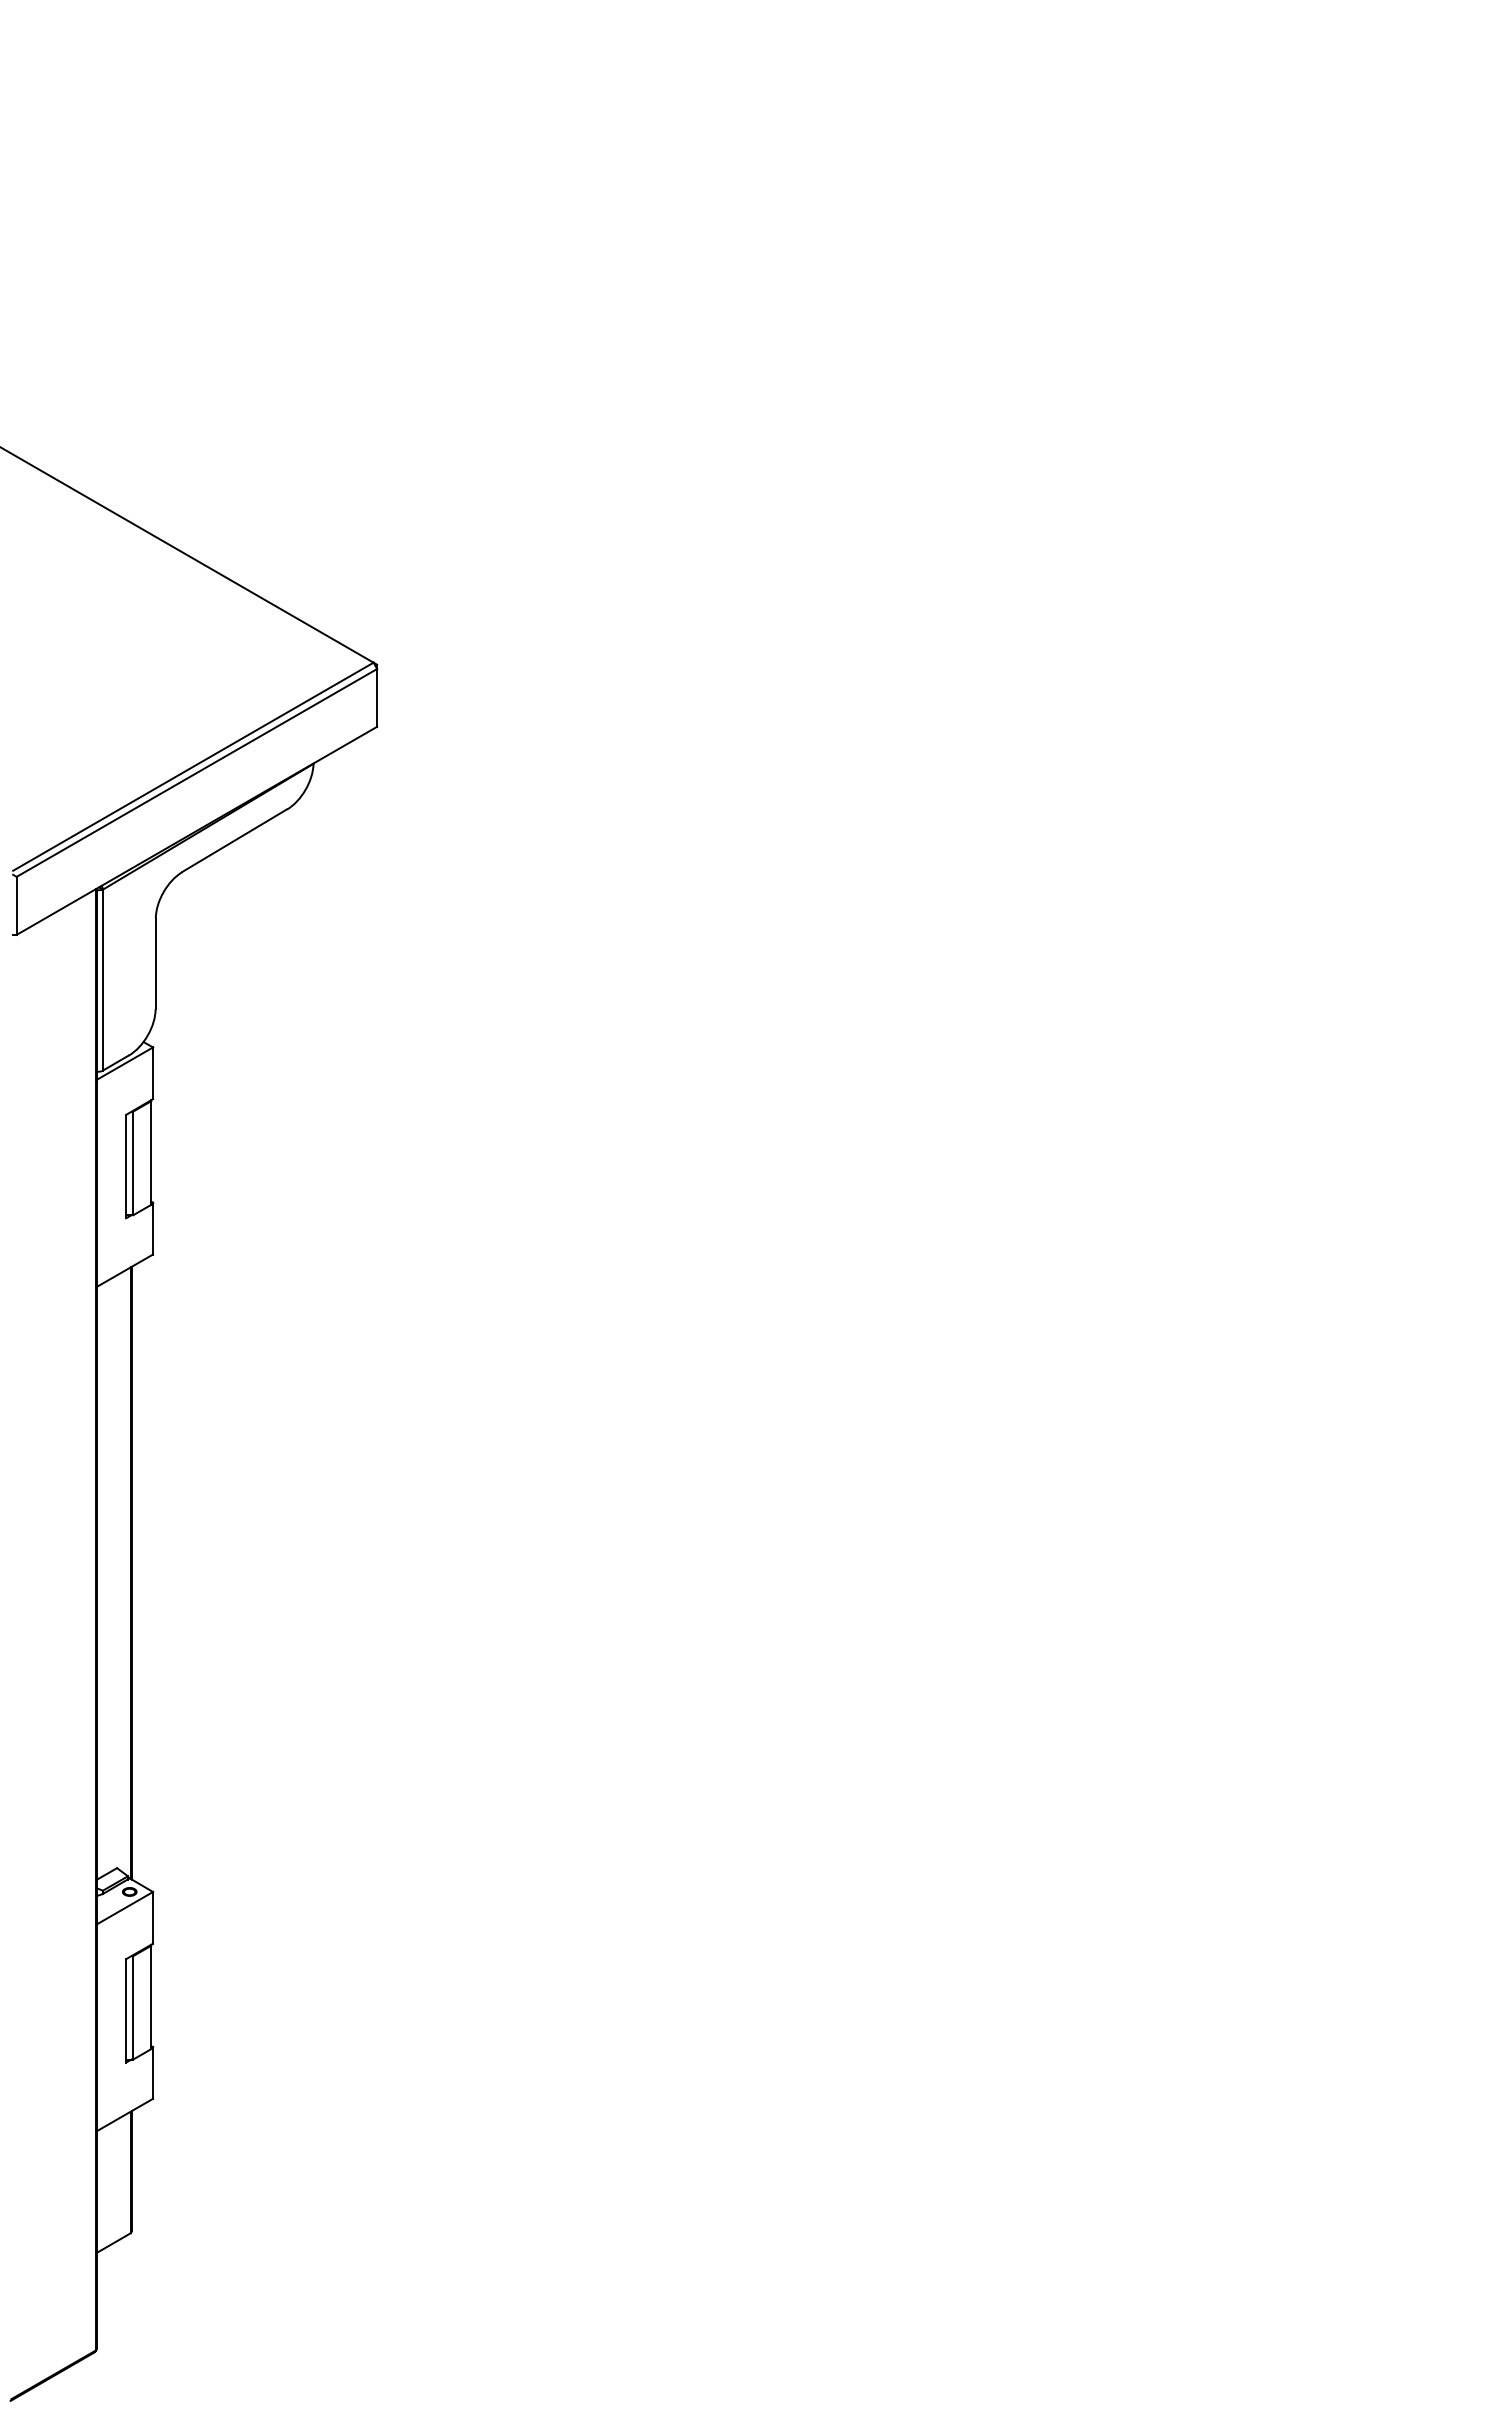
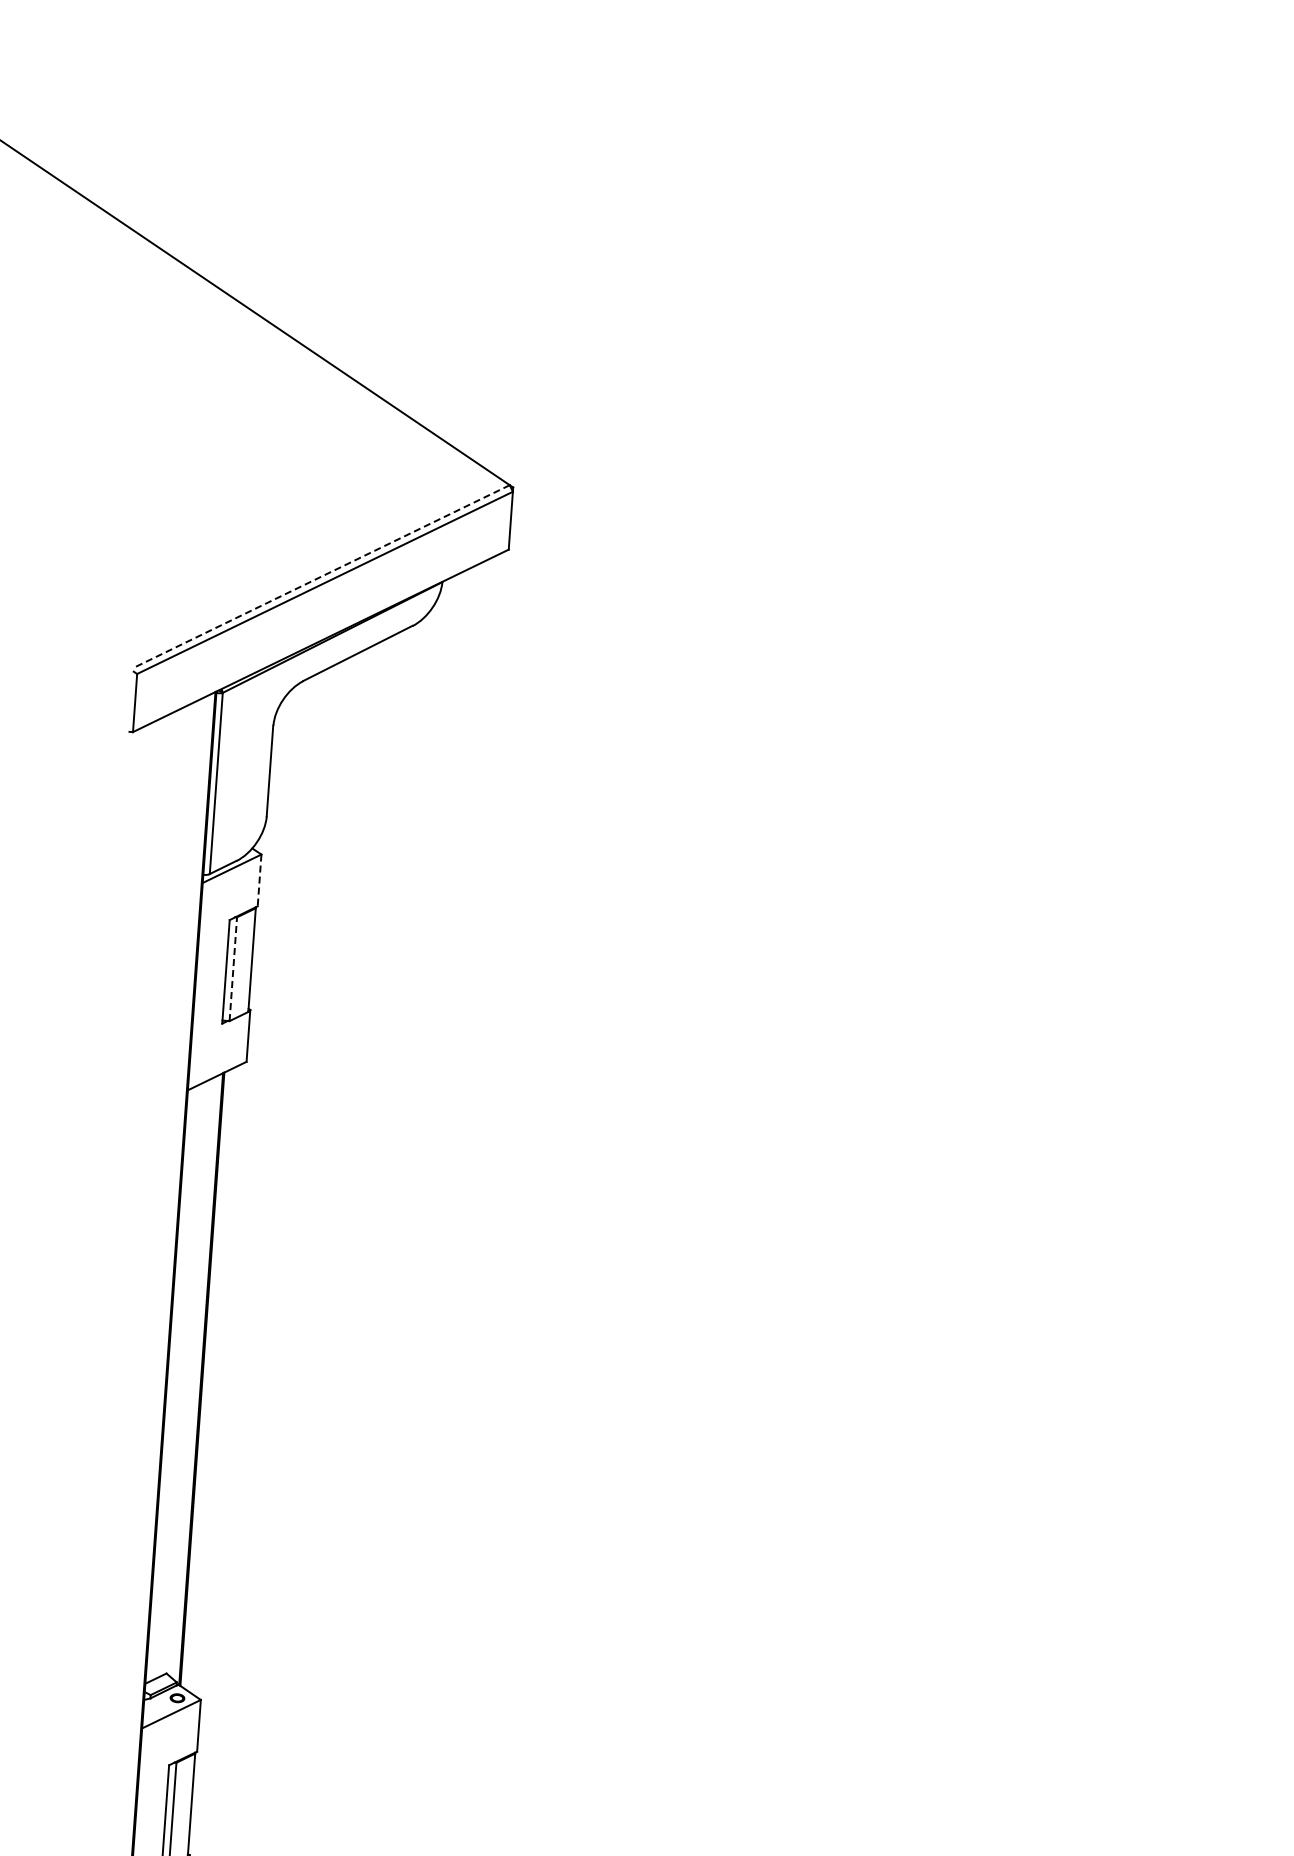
line: (192, 766) -> (321, 576), solid -> dashed
line: (153, 1073) -> (260, 880), solid -> dashed
line: (133, 1163) -> (233, 969), solid -> dashed

